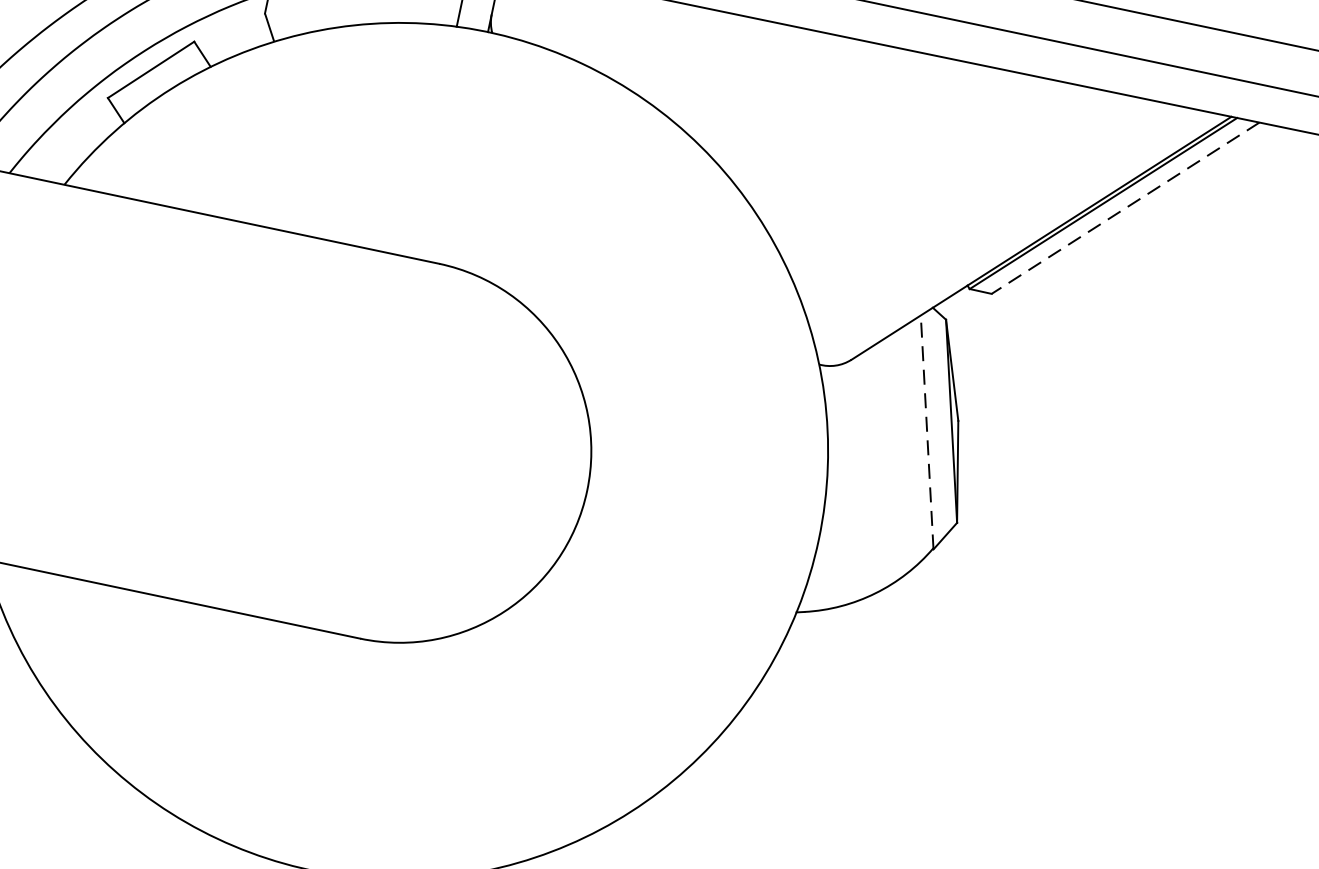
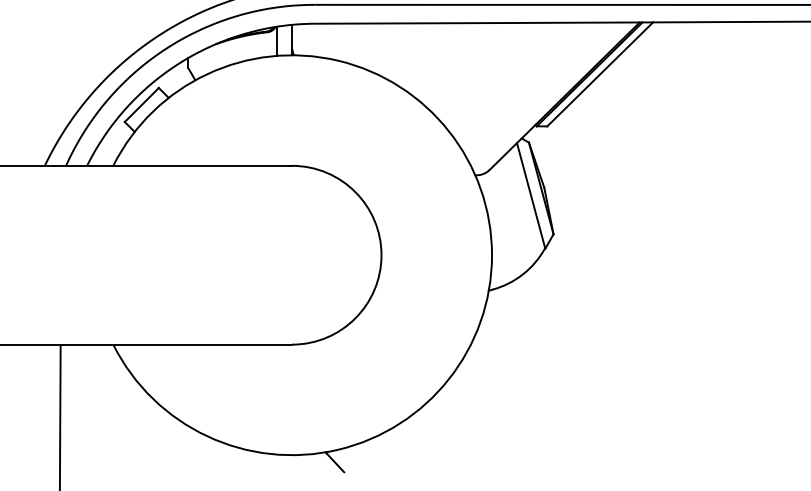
line: (1124, 208) -> (599, 74), dashed -> solid
line: (928, 431) -> (531, 195), dashed -> solid

